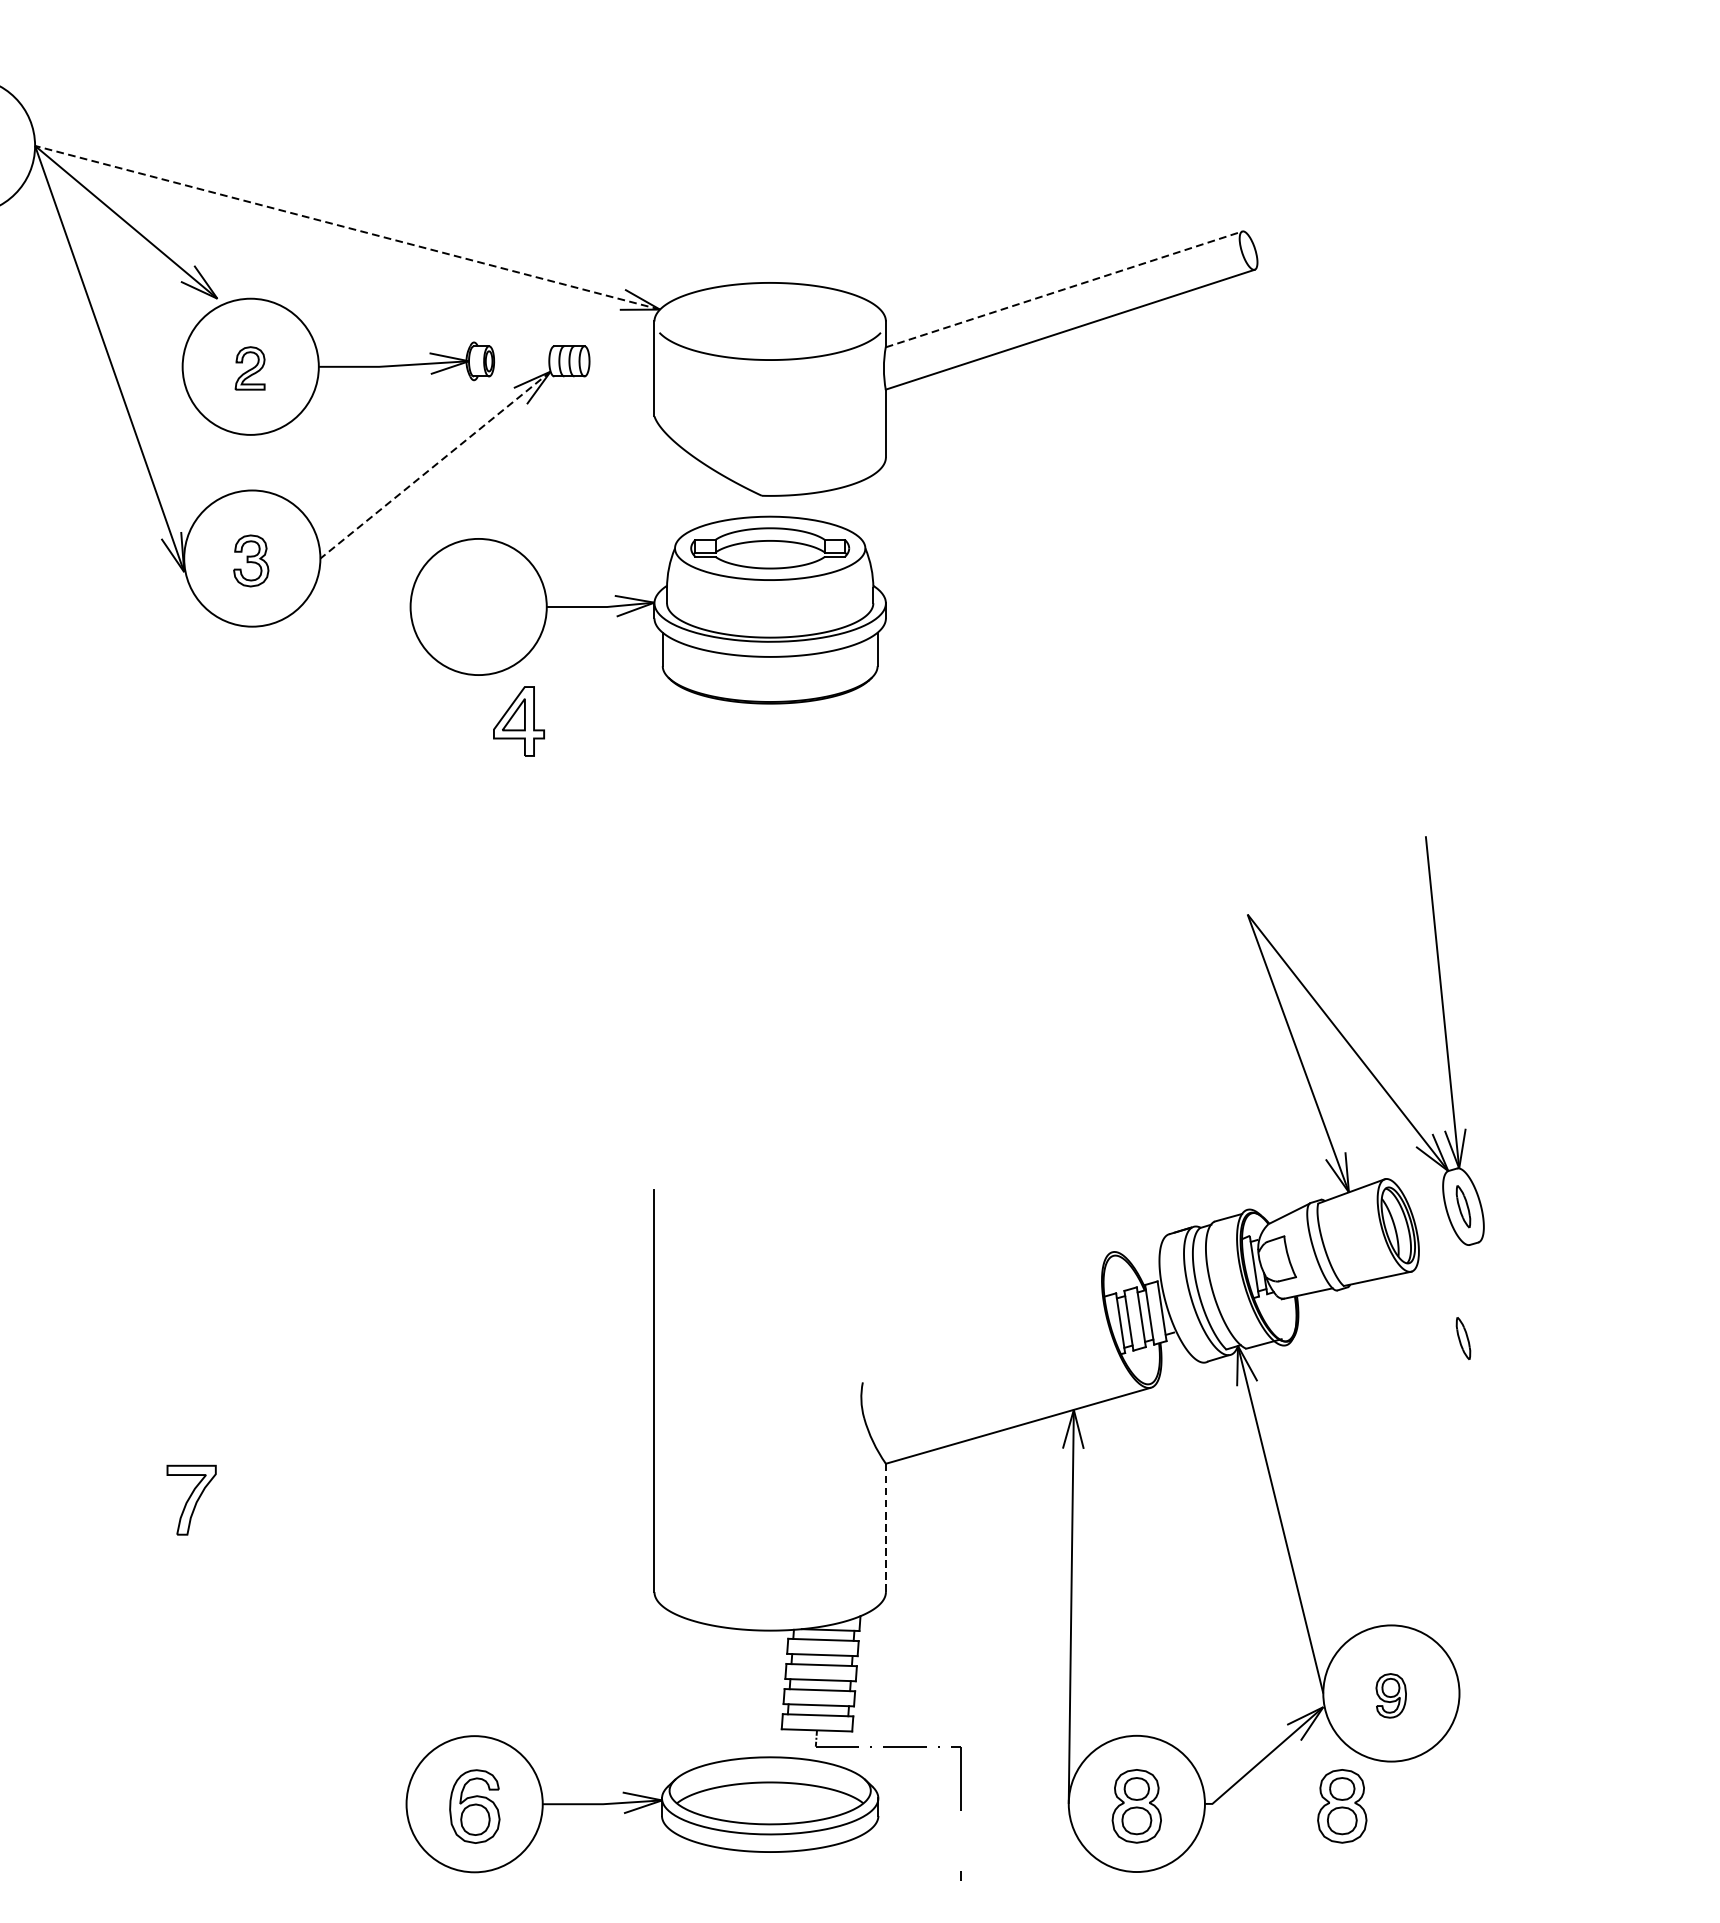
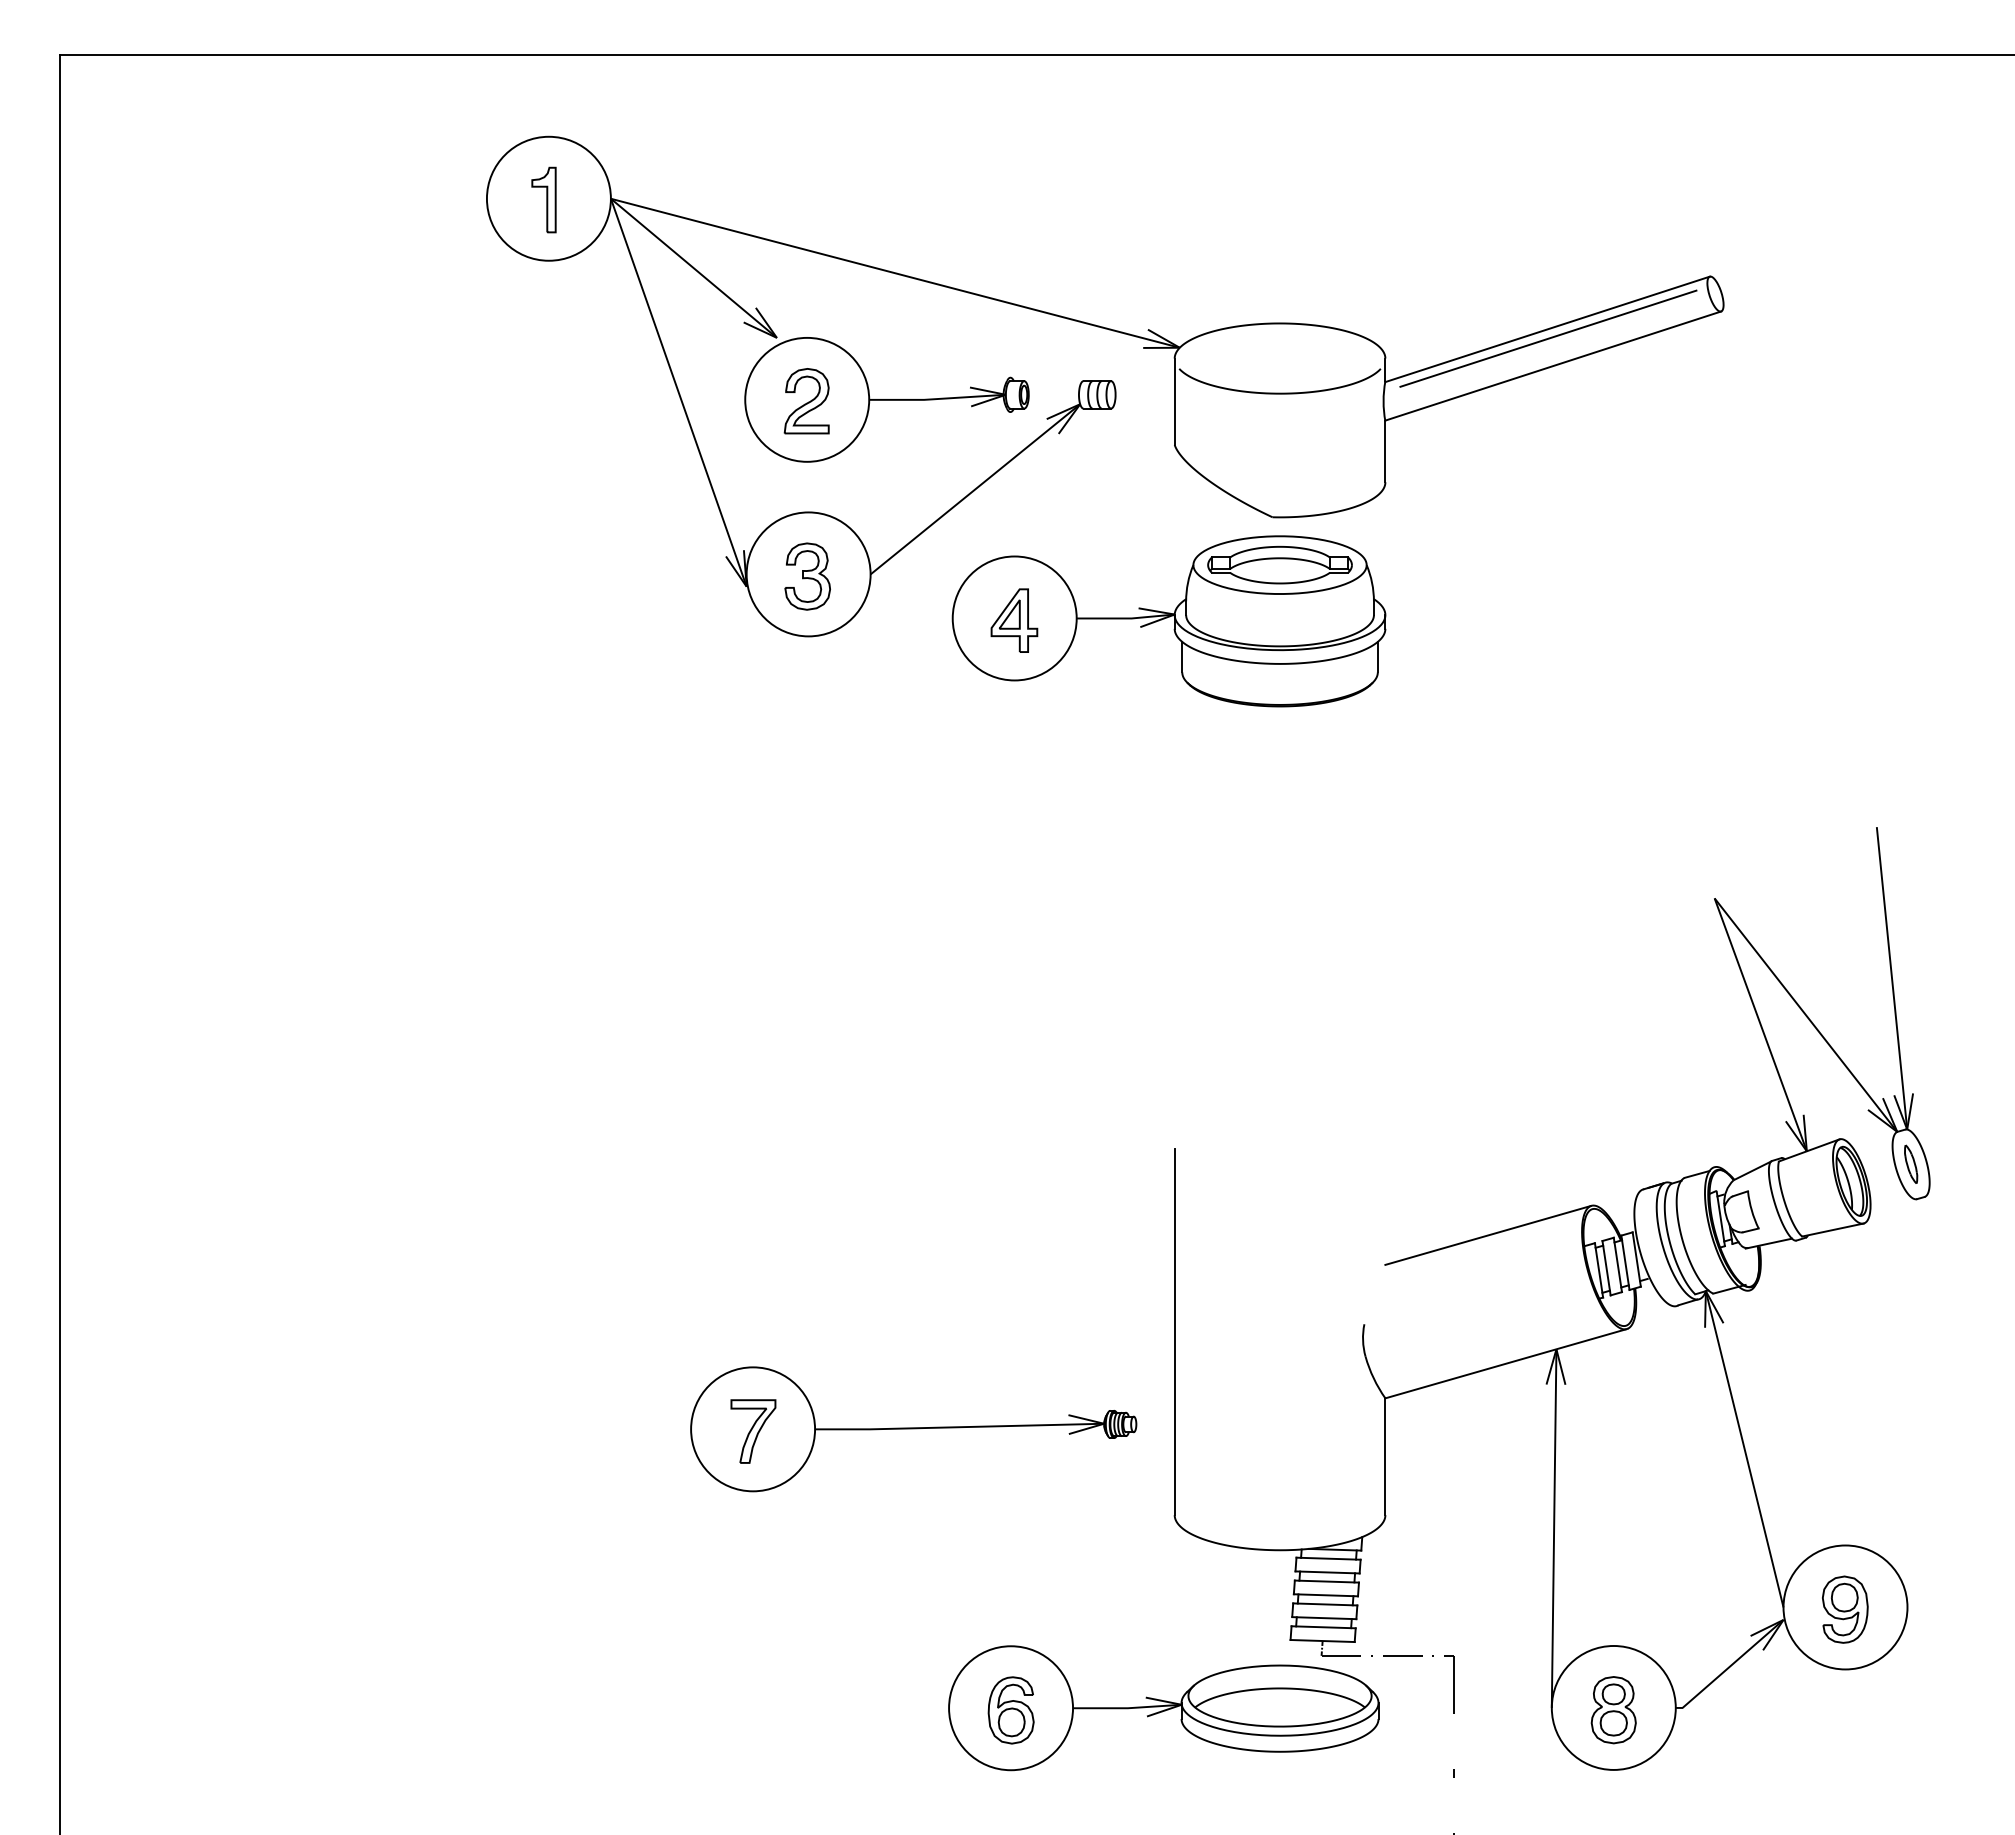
line: (346, 228) -> (894, 273), dashed -> solid
line: (1064, 289) -> (1547, 329), dashed -> solid
line: (1065, 299) -> (1548, 338), added
part: (249, 368) -> (806, 401), size x1.67
line: (435, 465) -> (975, 489), dashed -> solid
part: (251, 560) -> (807, 576), size x1.43
part: (519, 721) -> (1014, 620), moved
line: (998, 1284) -> (1487, 1235), added
part: (1463, 1337) -> (1911, 1283), removed
part: (367, 1497) -> (913, 1429), added
line: (886, 1527) -> (1385, 1456), dashed -> solid
part: (1391, 1695) -> (1845, 1609), size x1.67
part: (1341, 1806) -> (1800, 1710), removed

